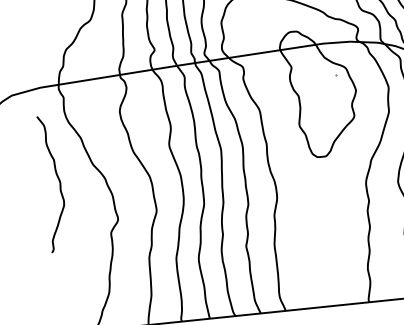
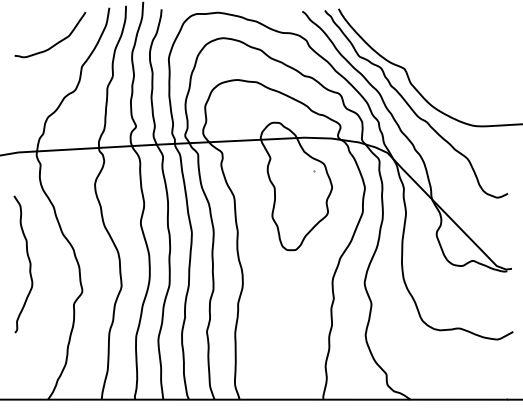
curve: (59, 183) -> (29, 264), moved

